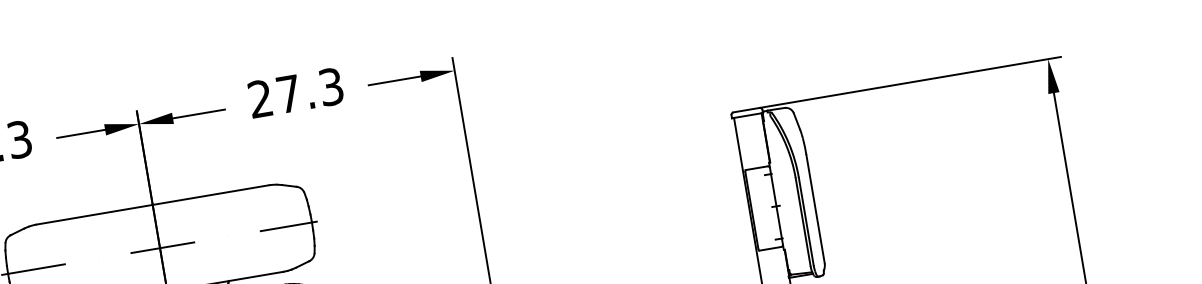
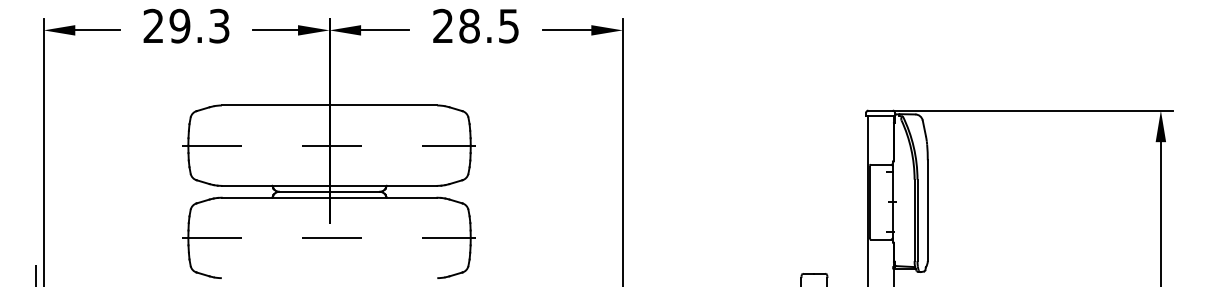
text: (309, 89) -> (488, 25), 27.3 -> 28.5

